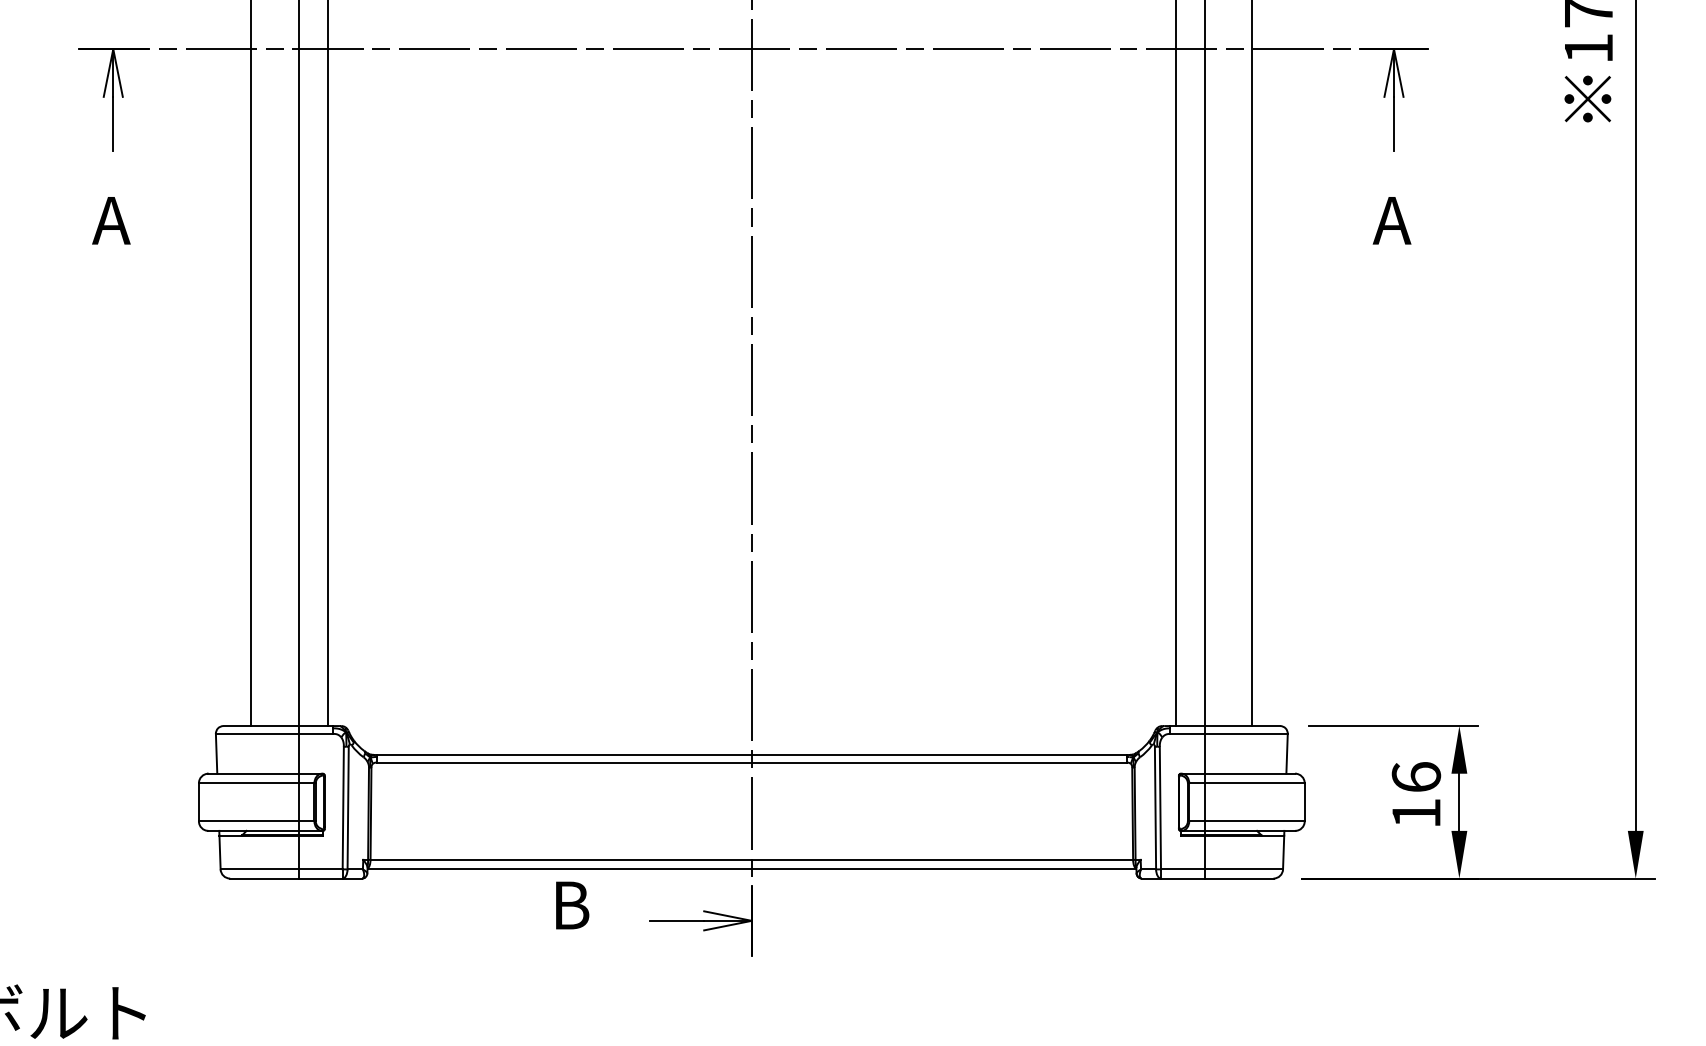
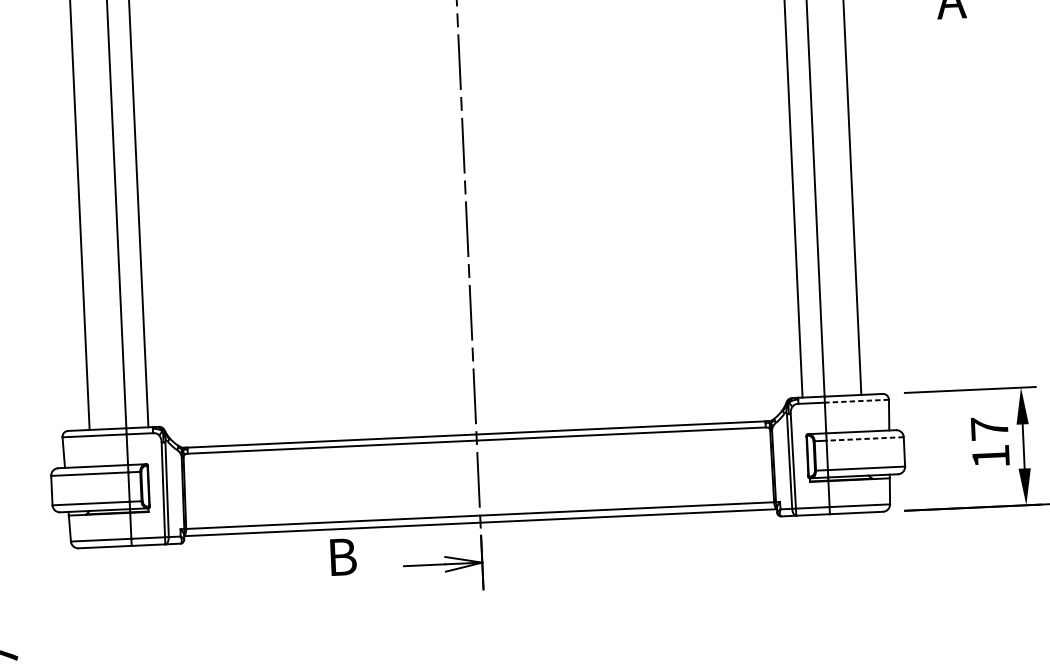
line: (1246, 733) -> (857, 400), solid -> dashed
text: (1416, 777) -> (989, 428), 16 -> 17
line: (1254, 783) -> (865, 439), solid -> dashed

